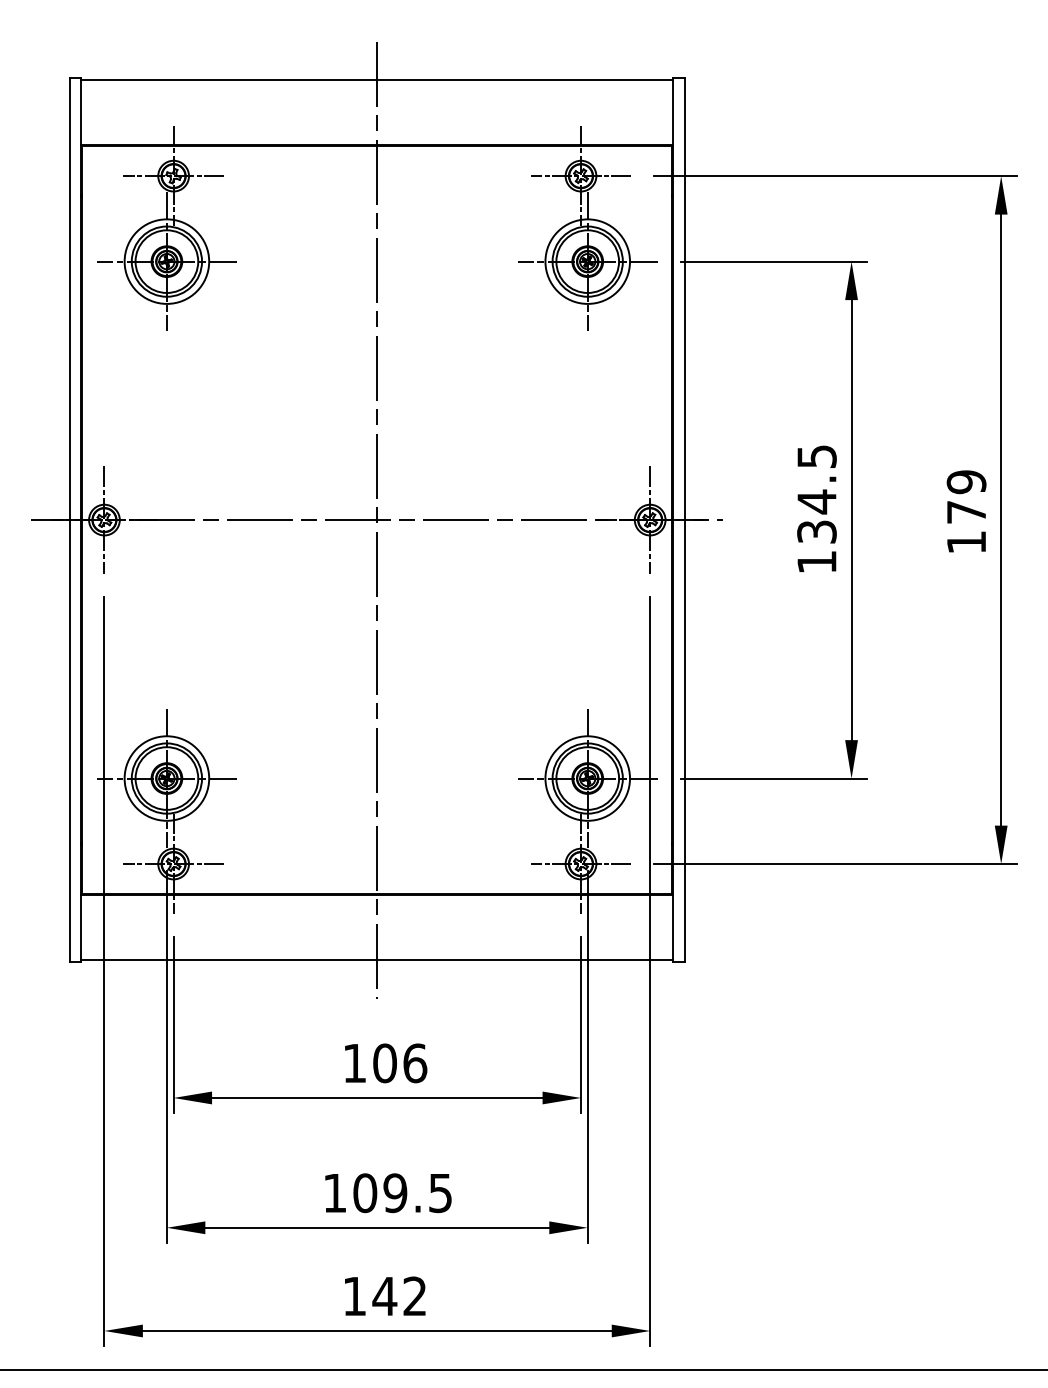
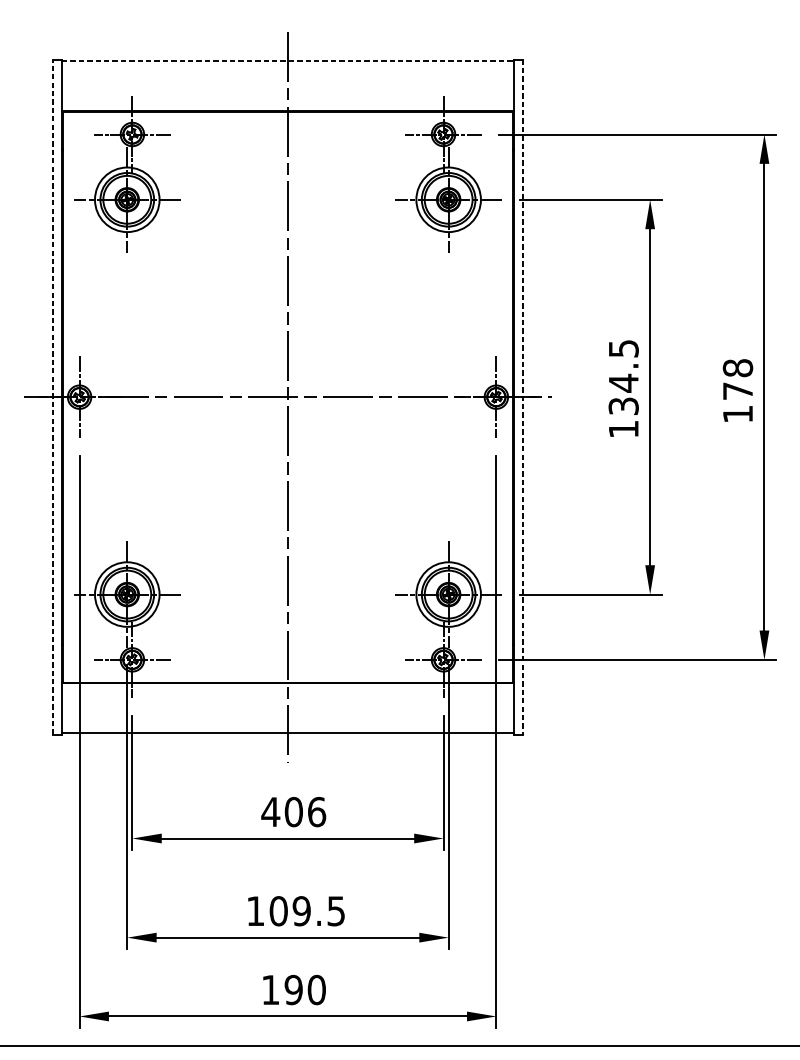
line: (377, 80) -> (288, 61), solid -> dashed
text: (966, 482) -> (737, 368), 179 -> 178
line: (69, 520) -> (52, 397), solid -> dashed
line: (684, 520) -> (522, 397), solid -> dashed
text: (354, 1063) -> (270, 812), 106 -> 406
text: (399, 1296) -> (304, 990), 142 -> 190

